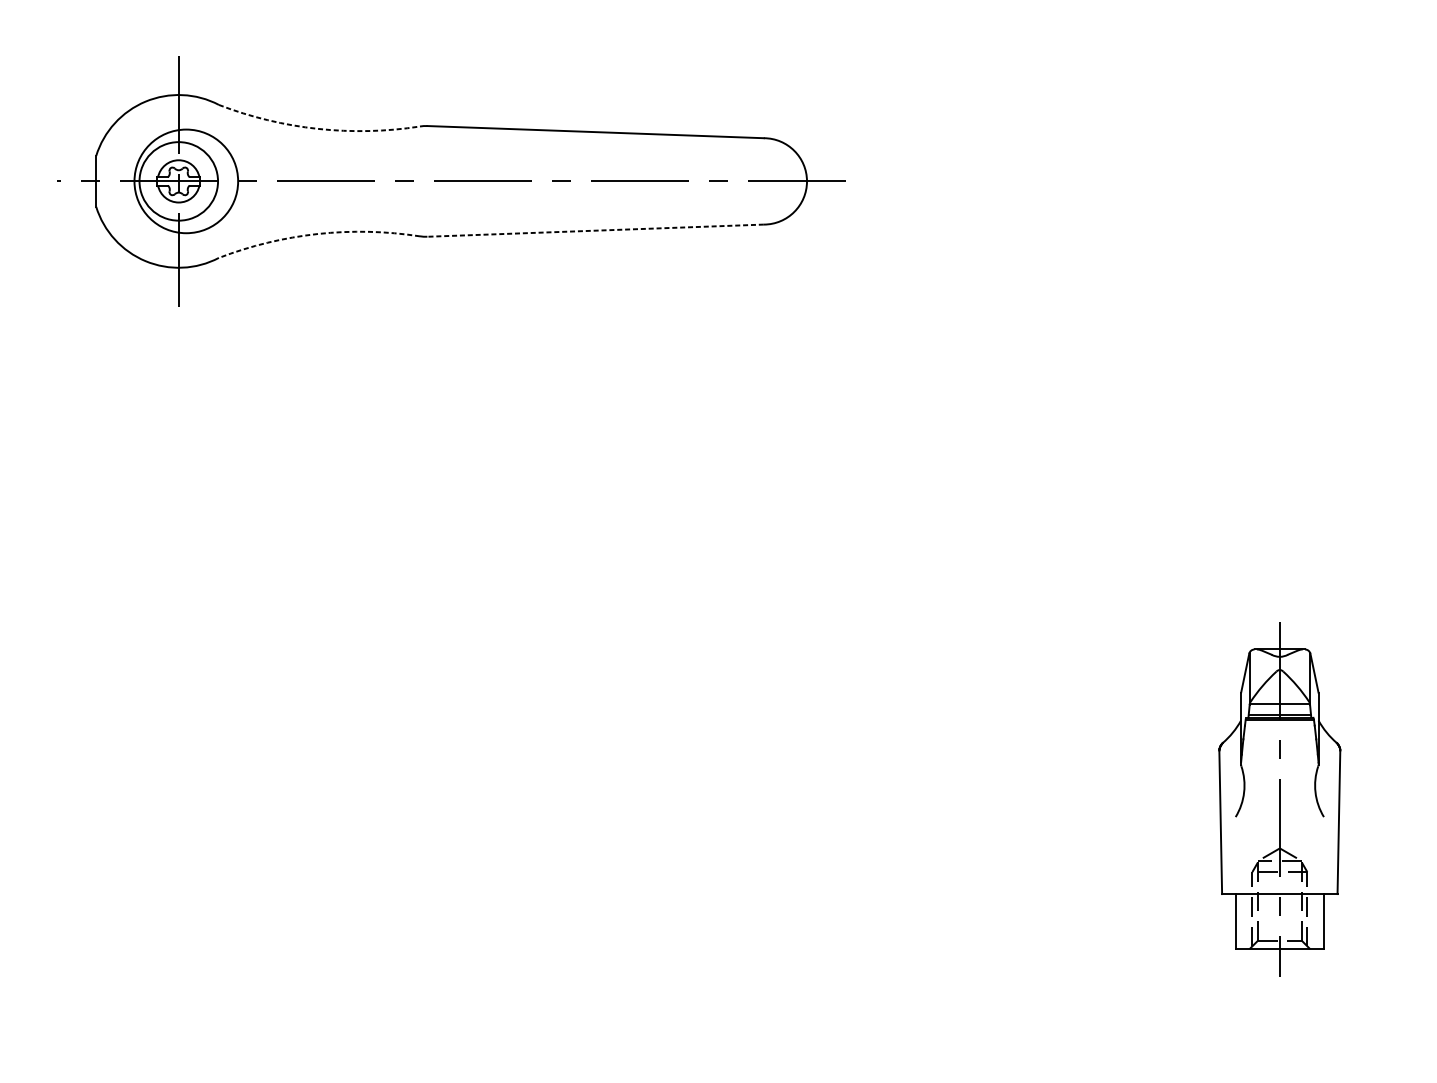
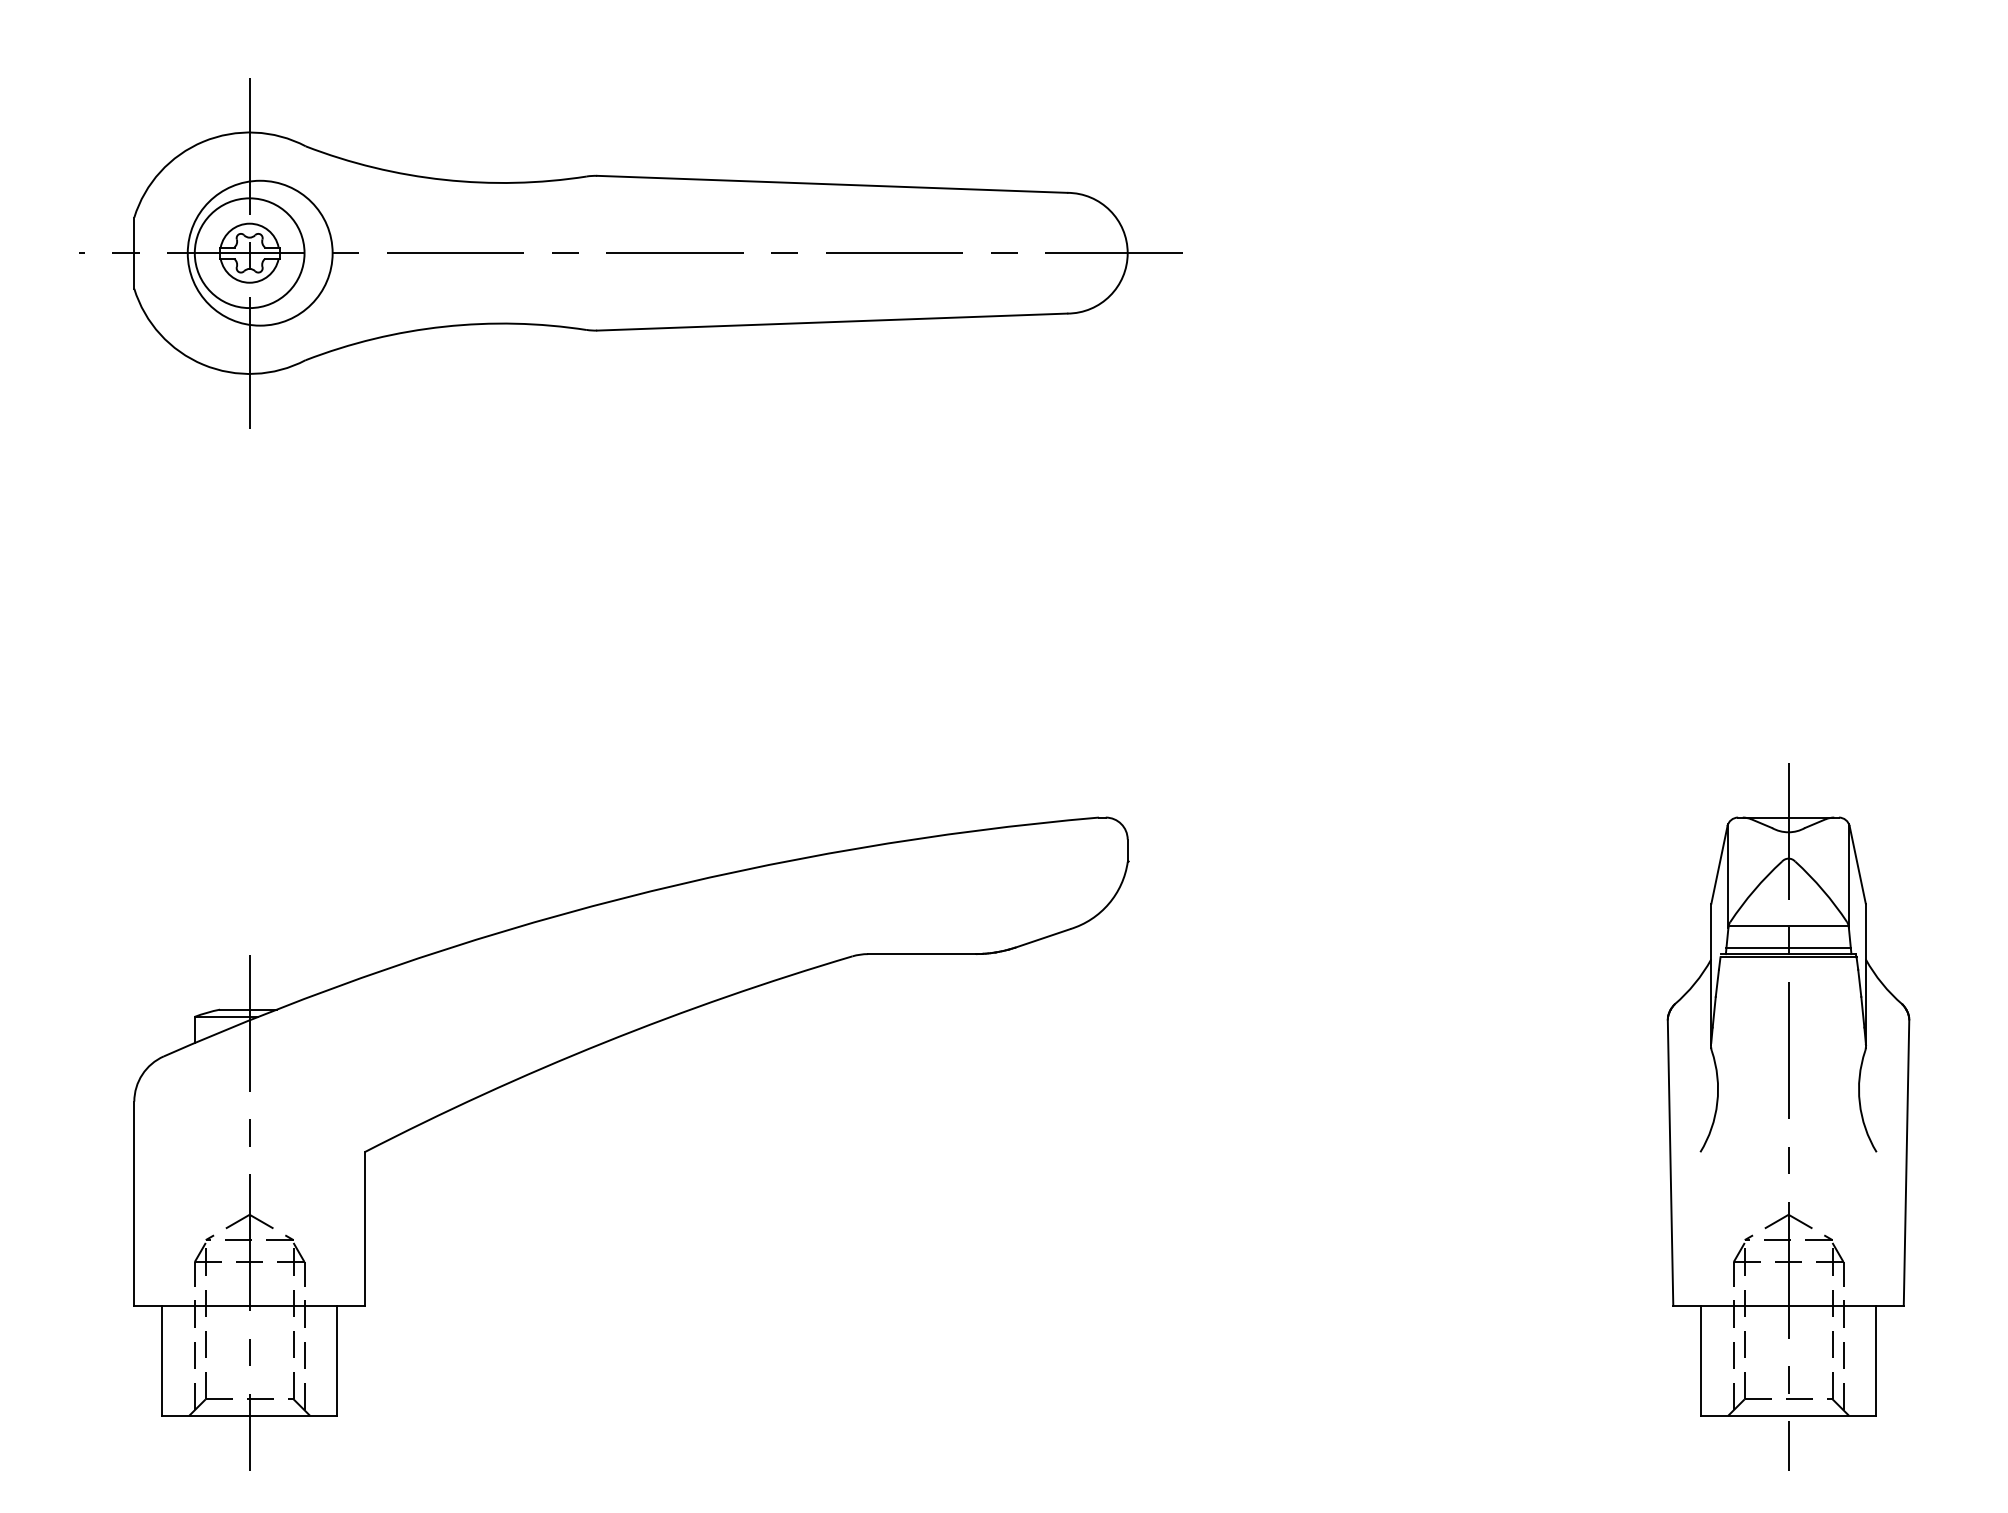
arc: (318, 128) -> (444, 179), dashed -> solid
line: (595, 230) -> (831, 322), dashed -> solid
arc: (318, 233) -> (444, 326), dashed -> solid
part: (426, 749) -> (595, 1047), added
part: (1279, 799) -> (1788, 1116), size x1.43

